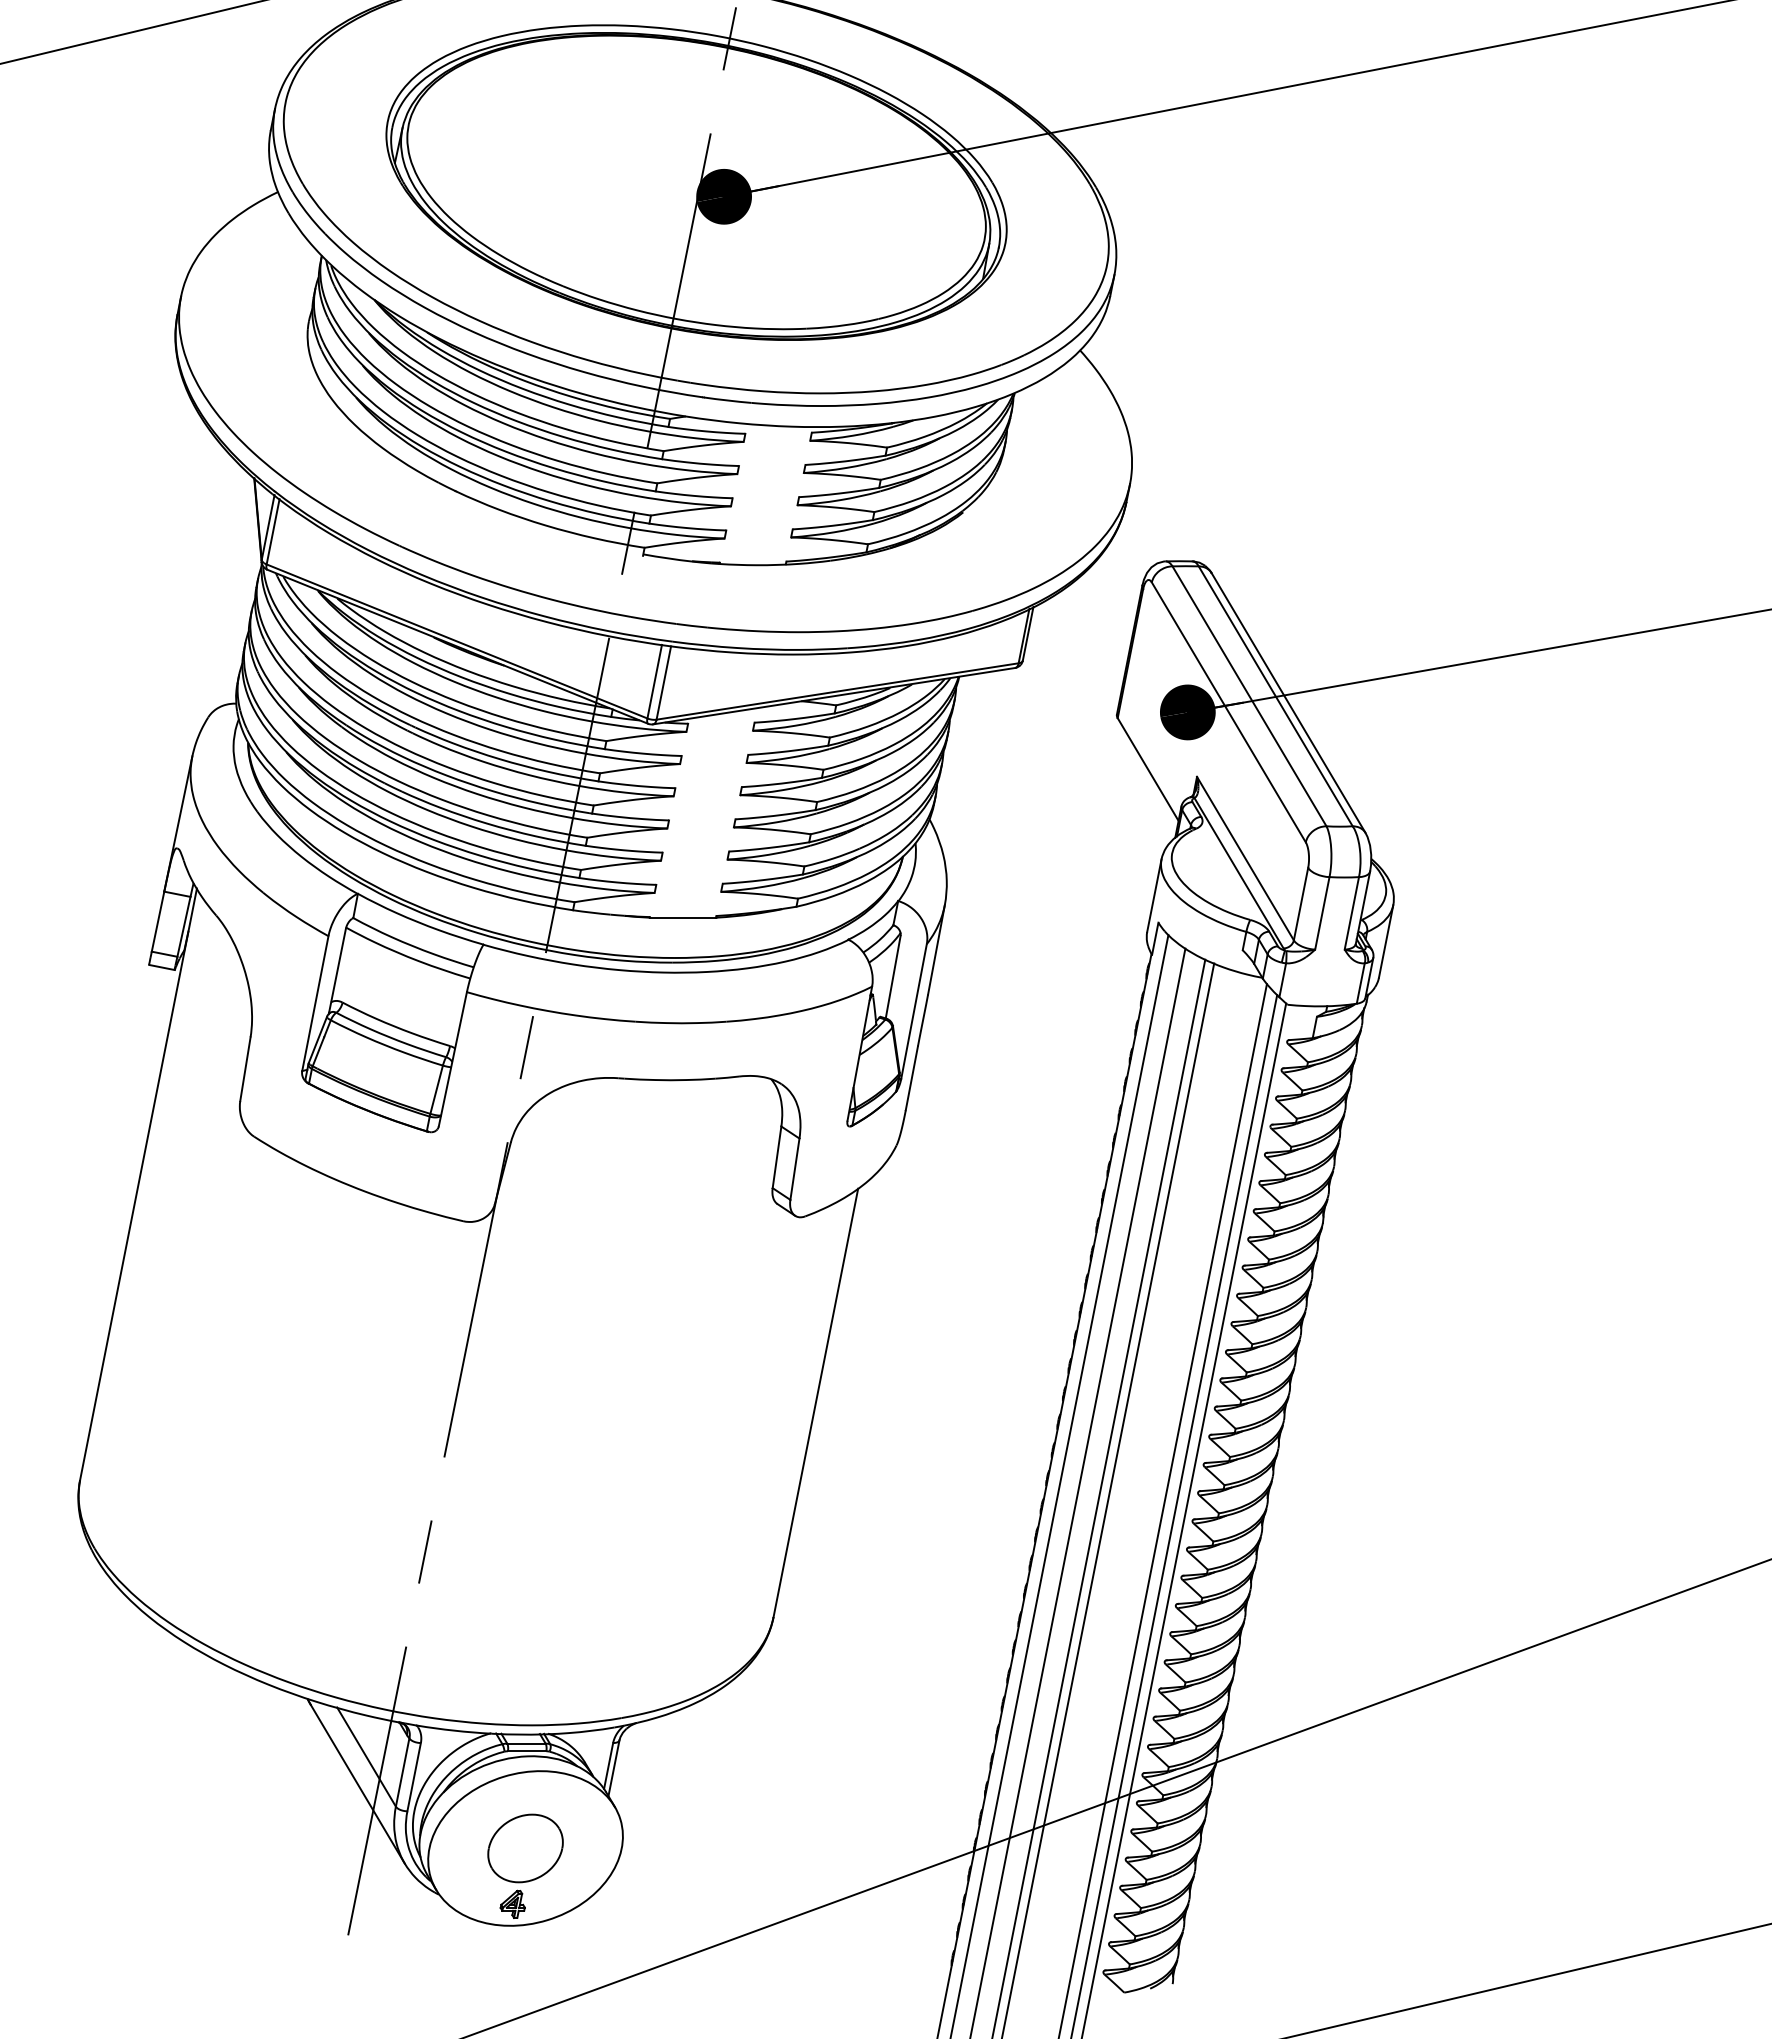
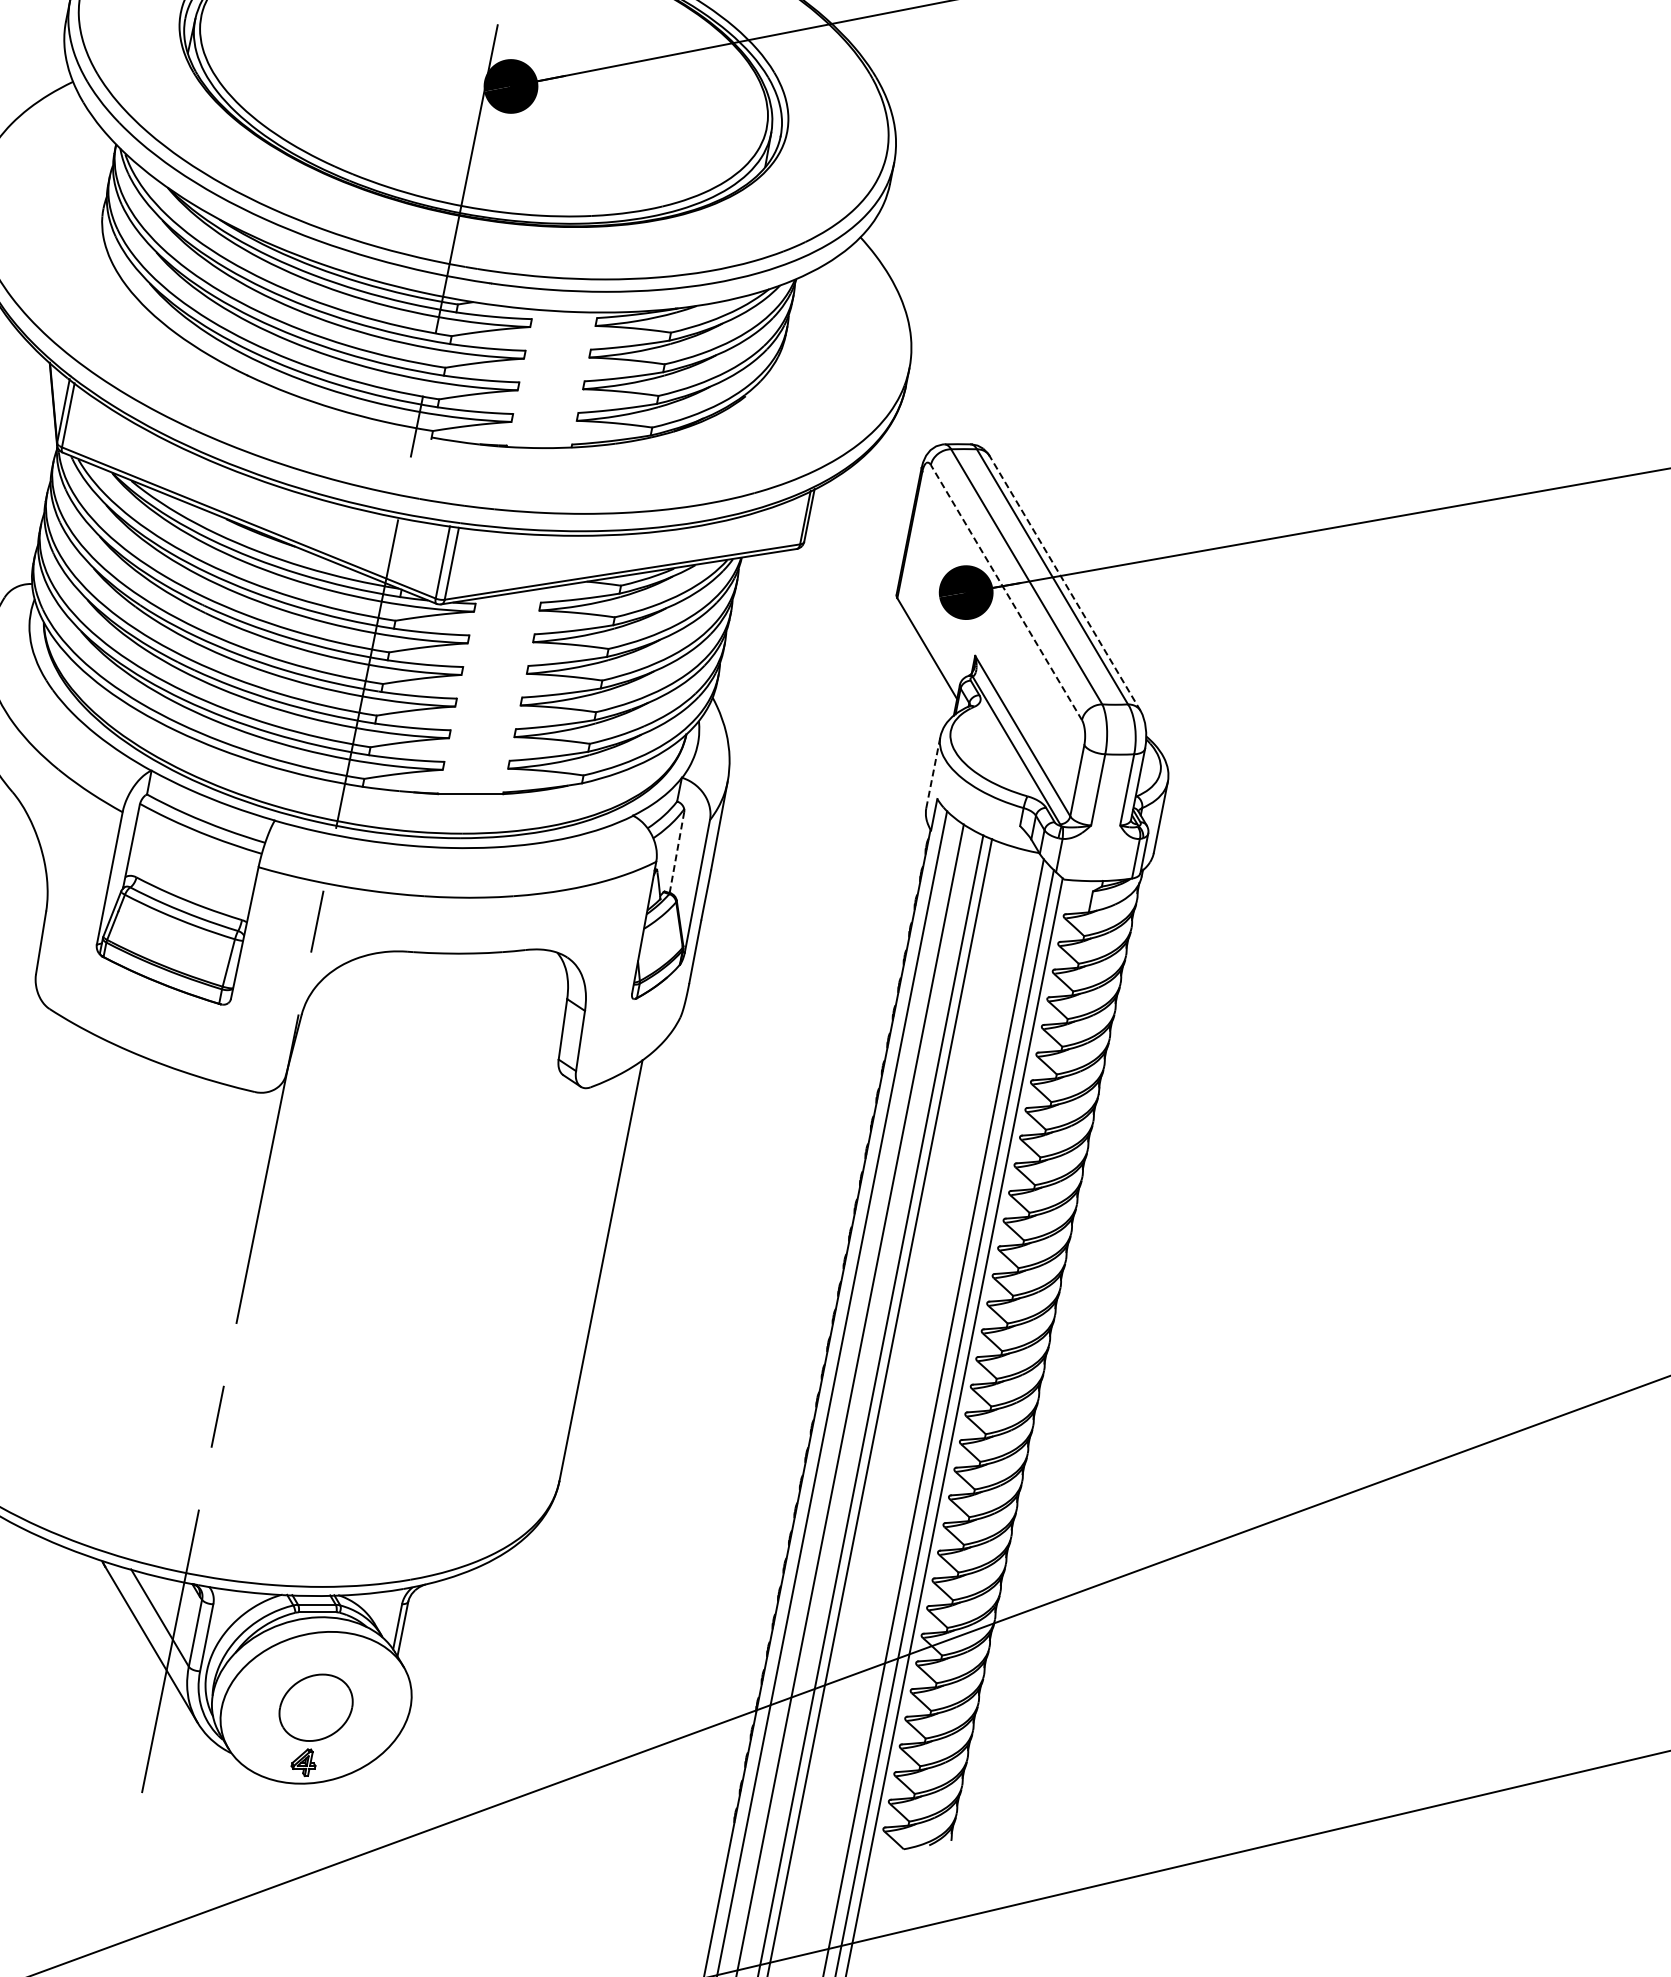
line: (1288, 702) -> (1065, 582), solid -> dashed
line: (1228, 712) -> (1006, 592), solid -> dashed
line: (1154, 895) -> (933, 772), solid -> dashed
line: (893, 977) -> (677, 852), solid -> dashed

